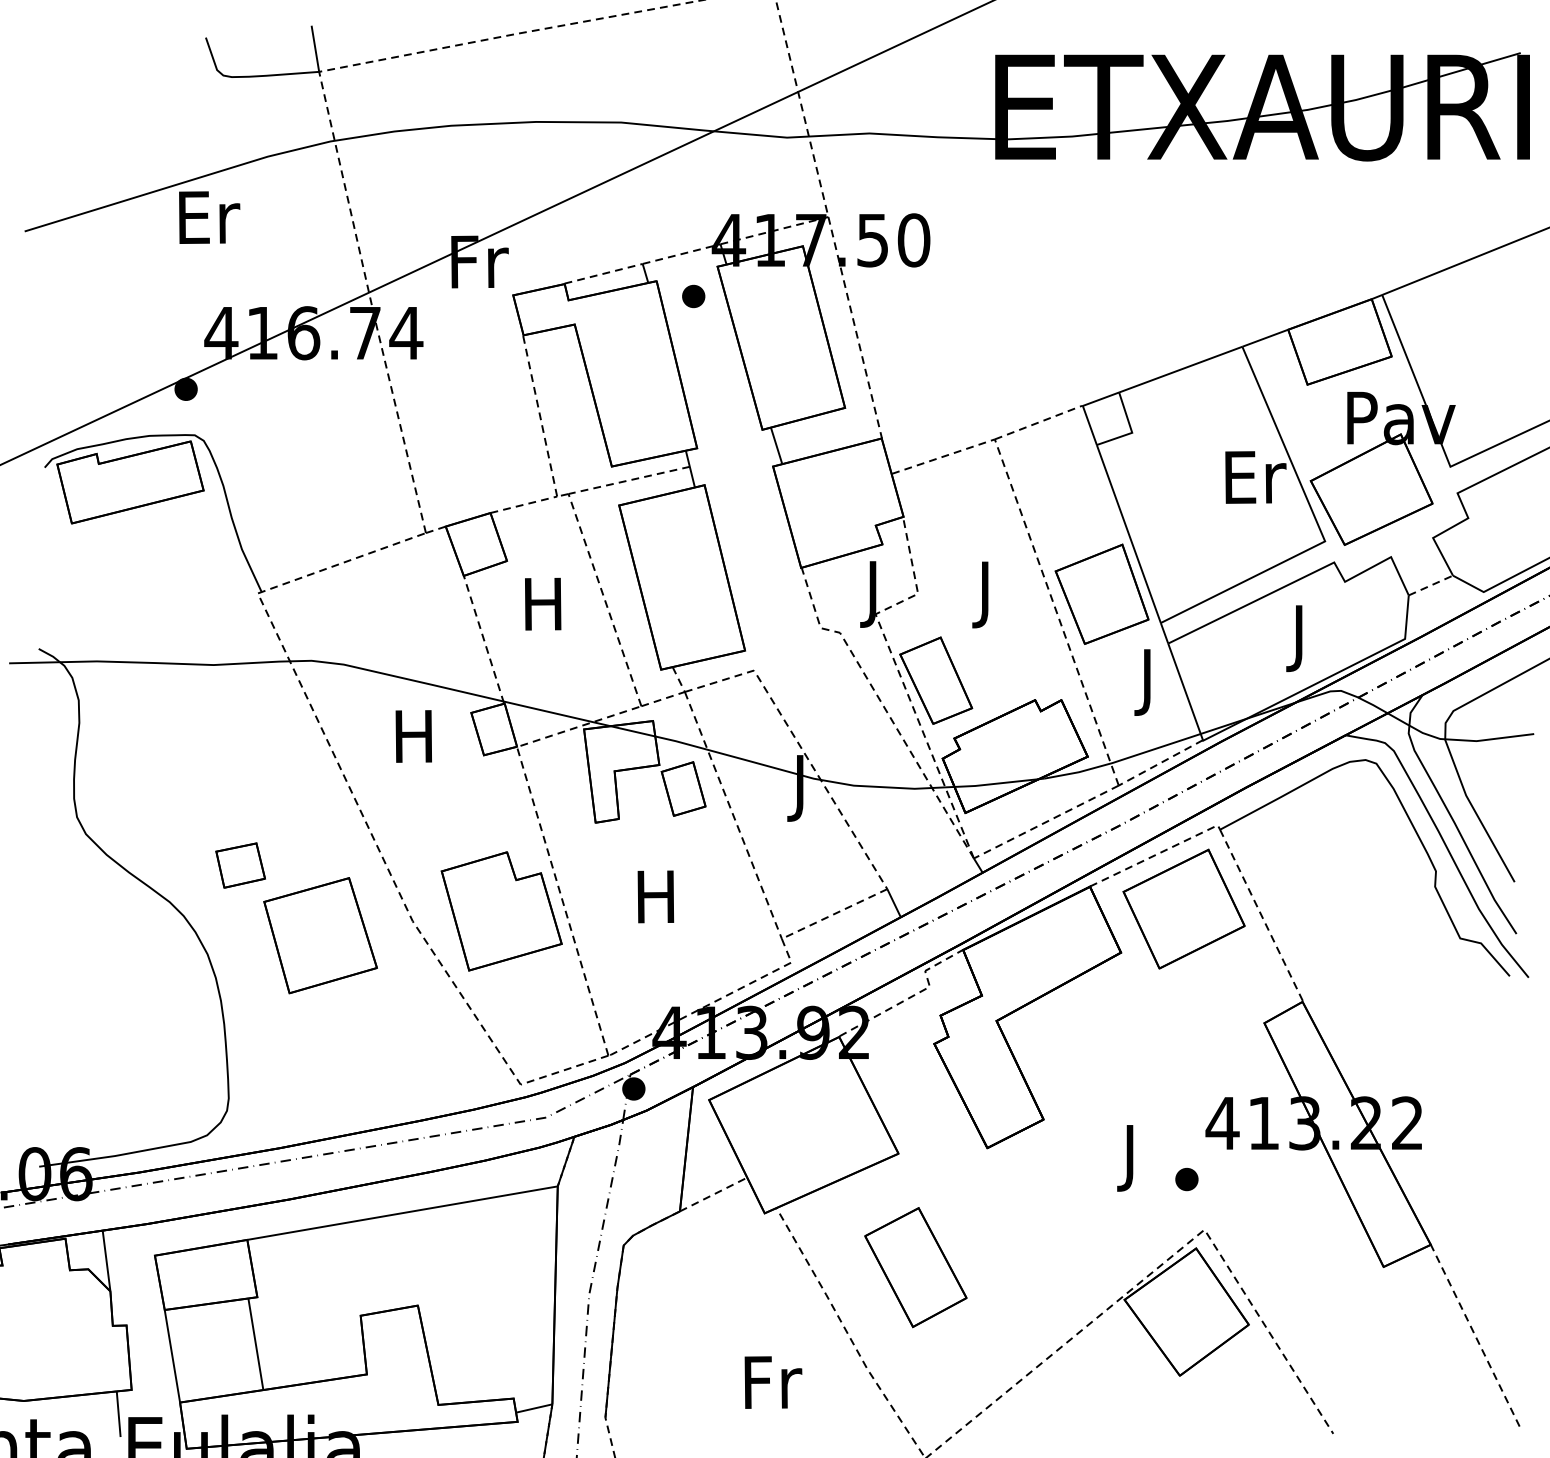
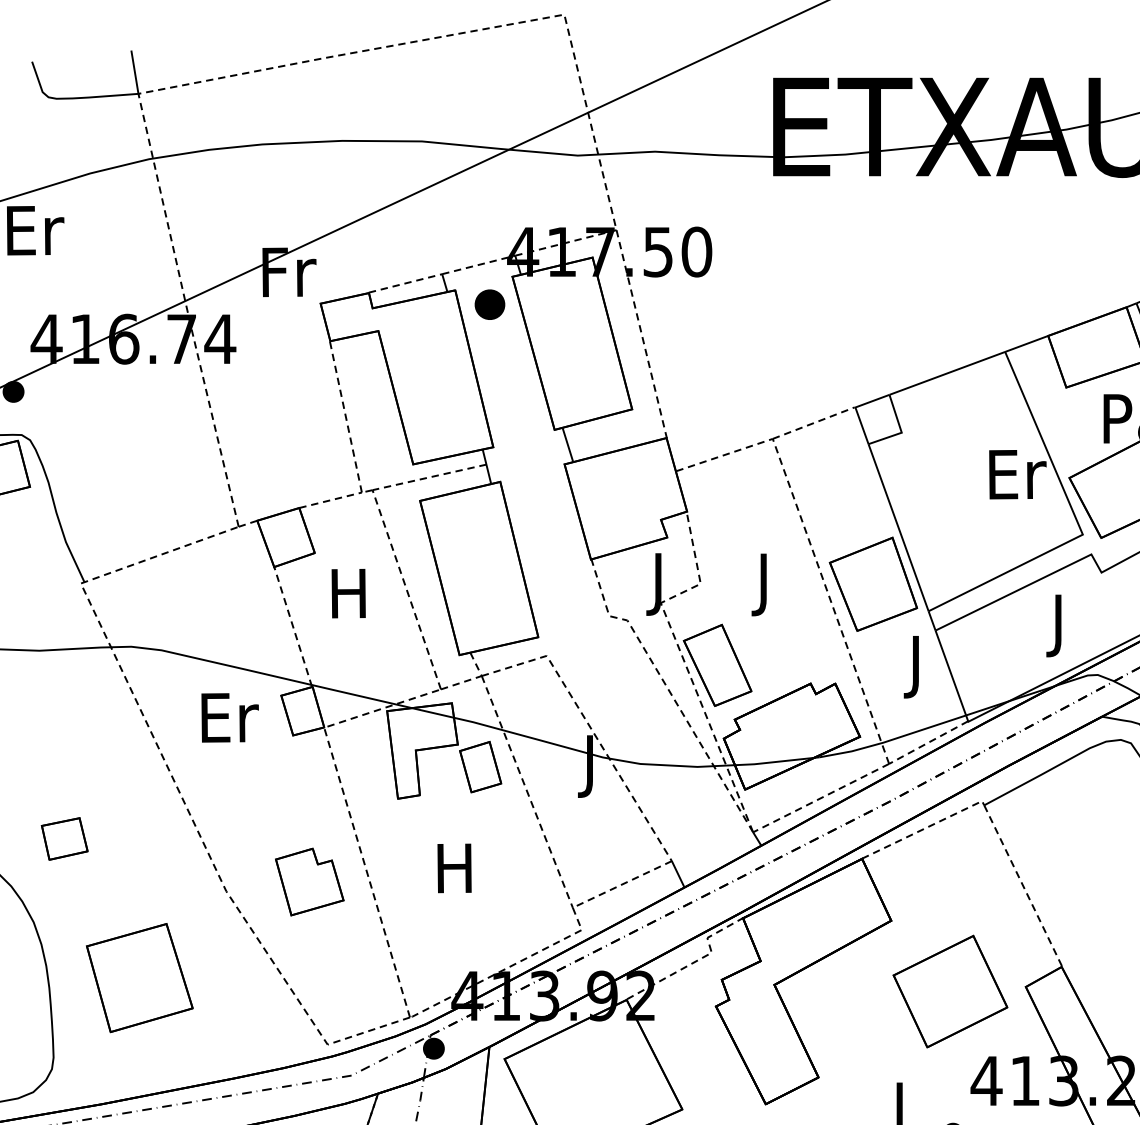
part: (693, 296) -> (489, 304), size x1.4
text: (416, 736) -> (229, 717), H -> Er
part: (1183, 908) -> (949, 991), moved
part: (501, 911) -> (309, 882), size x0.6
part: (320, 935) -> (139, 977), moved

